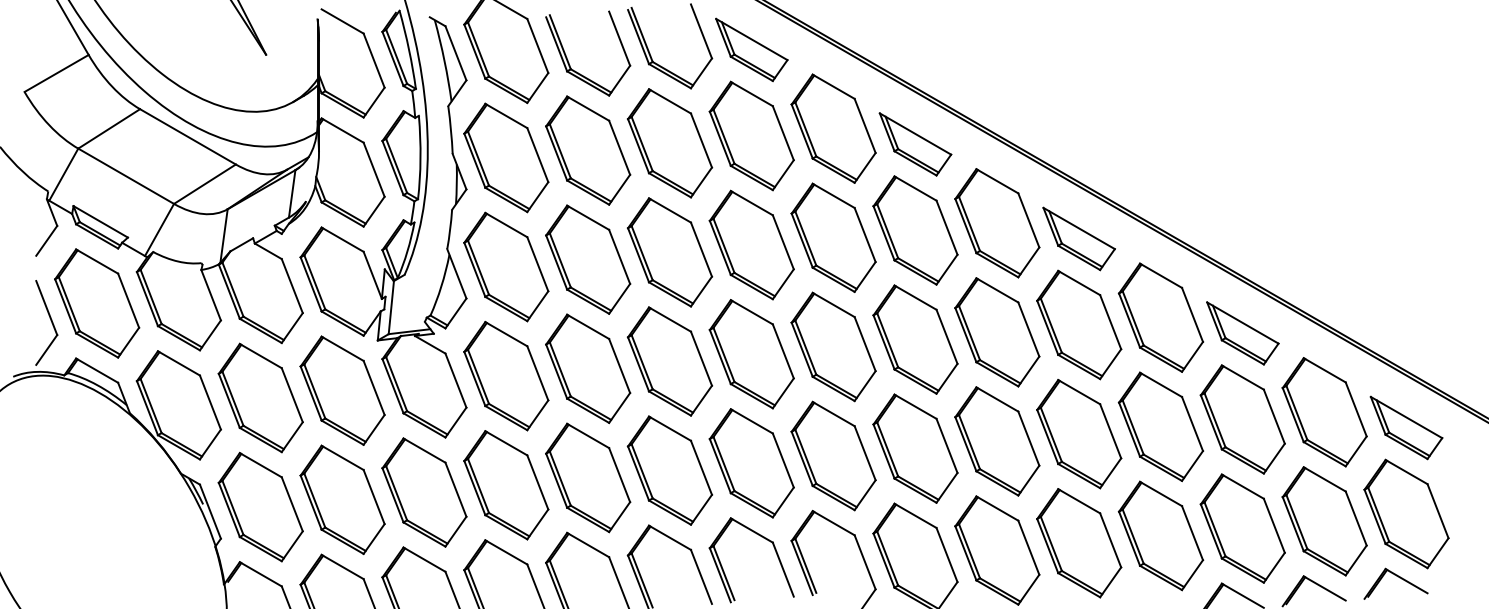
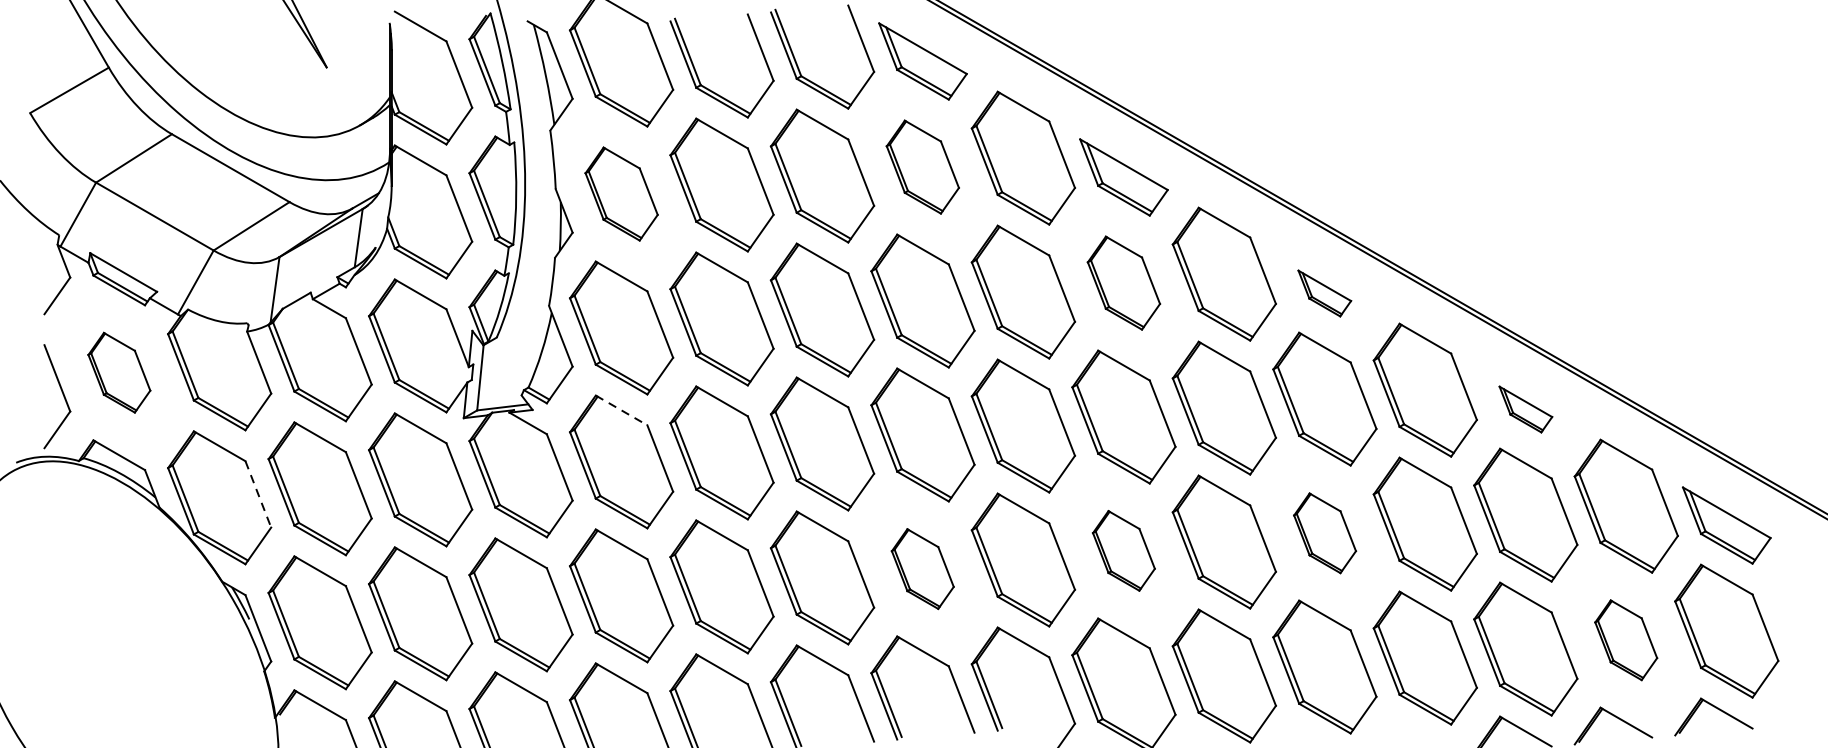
part: (751, 135) -> (922, 166), size x0.7
part: (506, 157) -> (621, 193), size x0.7
part: (915, 230) -> (1123, 283), size x0.7
part: (1078, 238) -> (1324, 292), size x0.6
part: (97, 303) -> (119, 372), size x0.6
part: (1242, 333) -> (1525, 409), size x0.6
line: (506, 334) -> (621, 410), solid -> dashed
line: (210, 402) -> (258, 494), solid -> dashed
part: (1079, 434) -> (1325, 533), size x0.6
part: (915, 448) -> (1123, 550), size x0.6
part: (751, 463) -> (922, 569), size x0.6
part: (1324, 521) -> (1626, 640), size x0.6

